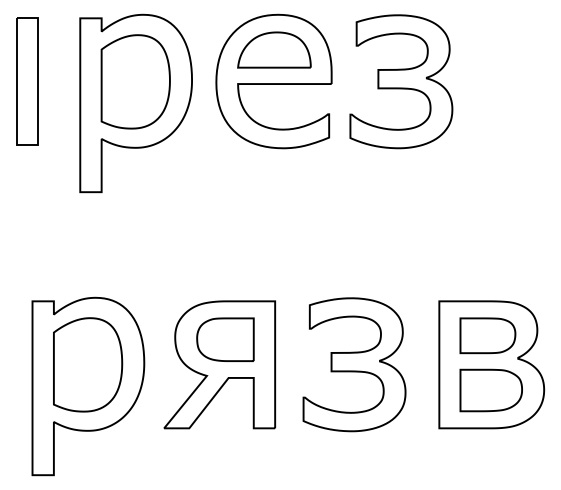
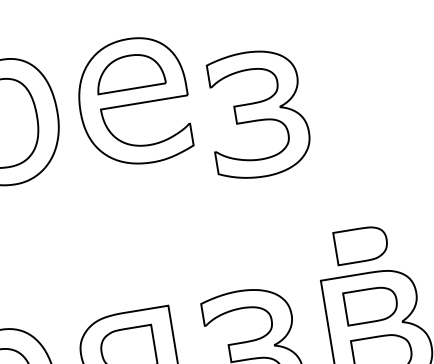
part: (401, 81) -> (257, 113), moved
part: (487, 270) -> (360, 244), added

